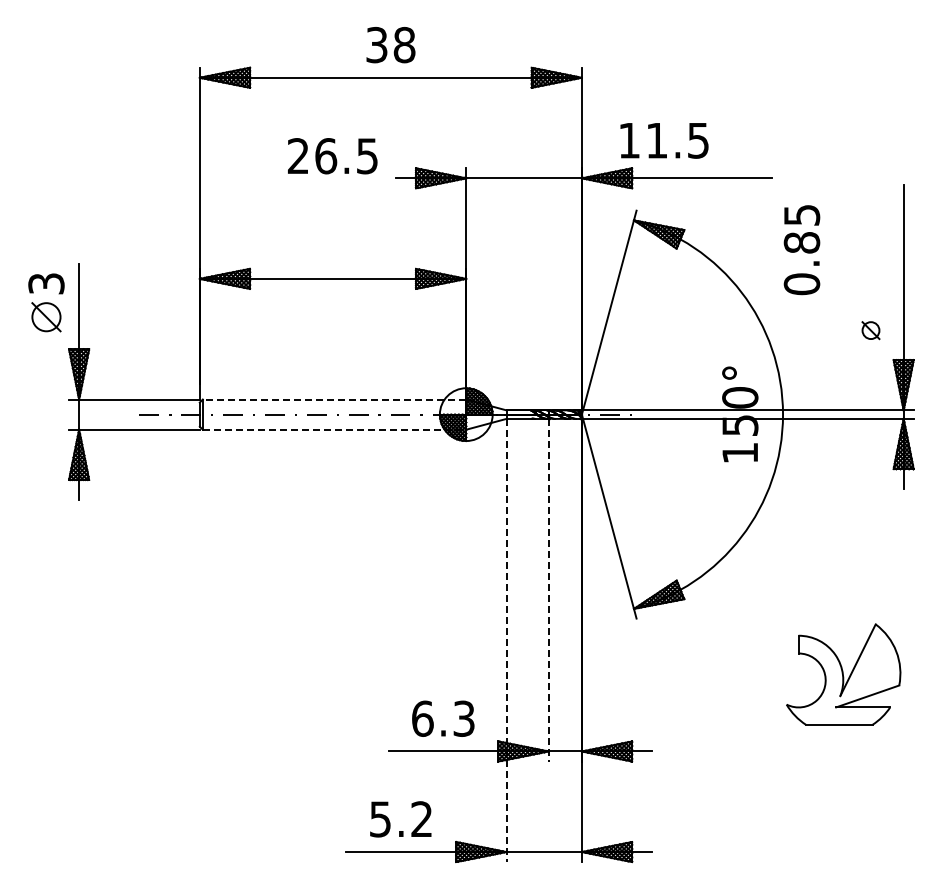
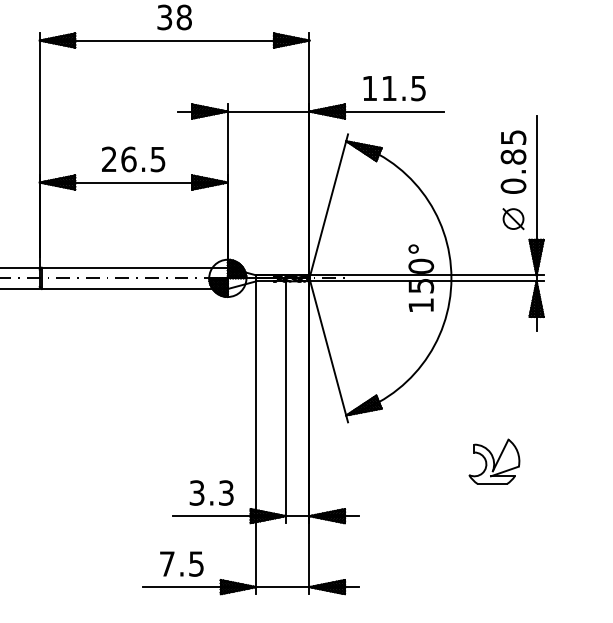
text: (664, 140) -> (394, 88), moved
text: (332, 156) -> (133, 159), moved
text: (801, 250) -> (513, 162), moved
part: (870, 330) -> (513, 218), size x1.67
line: (334, 399) -> (134, 267), dashed -> solid
line: (334, 429) -> (134, 288), dashed -> solid
line: (548, 590) -> (285, 402), dashed -> solid
line: (506, 640) -> (256, 437), dashed -> solid
part: (843, 674) -> (494, 461), size x0.62
text: (422, 718) -> (196, 492), 6.3 -> 3.3
text: (400, 819) -> (181, 564), 5.2 -> 7.5

